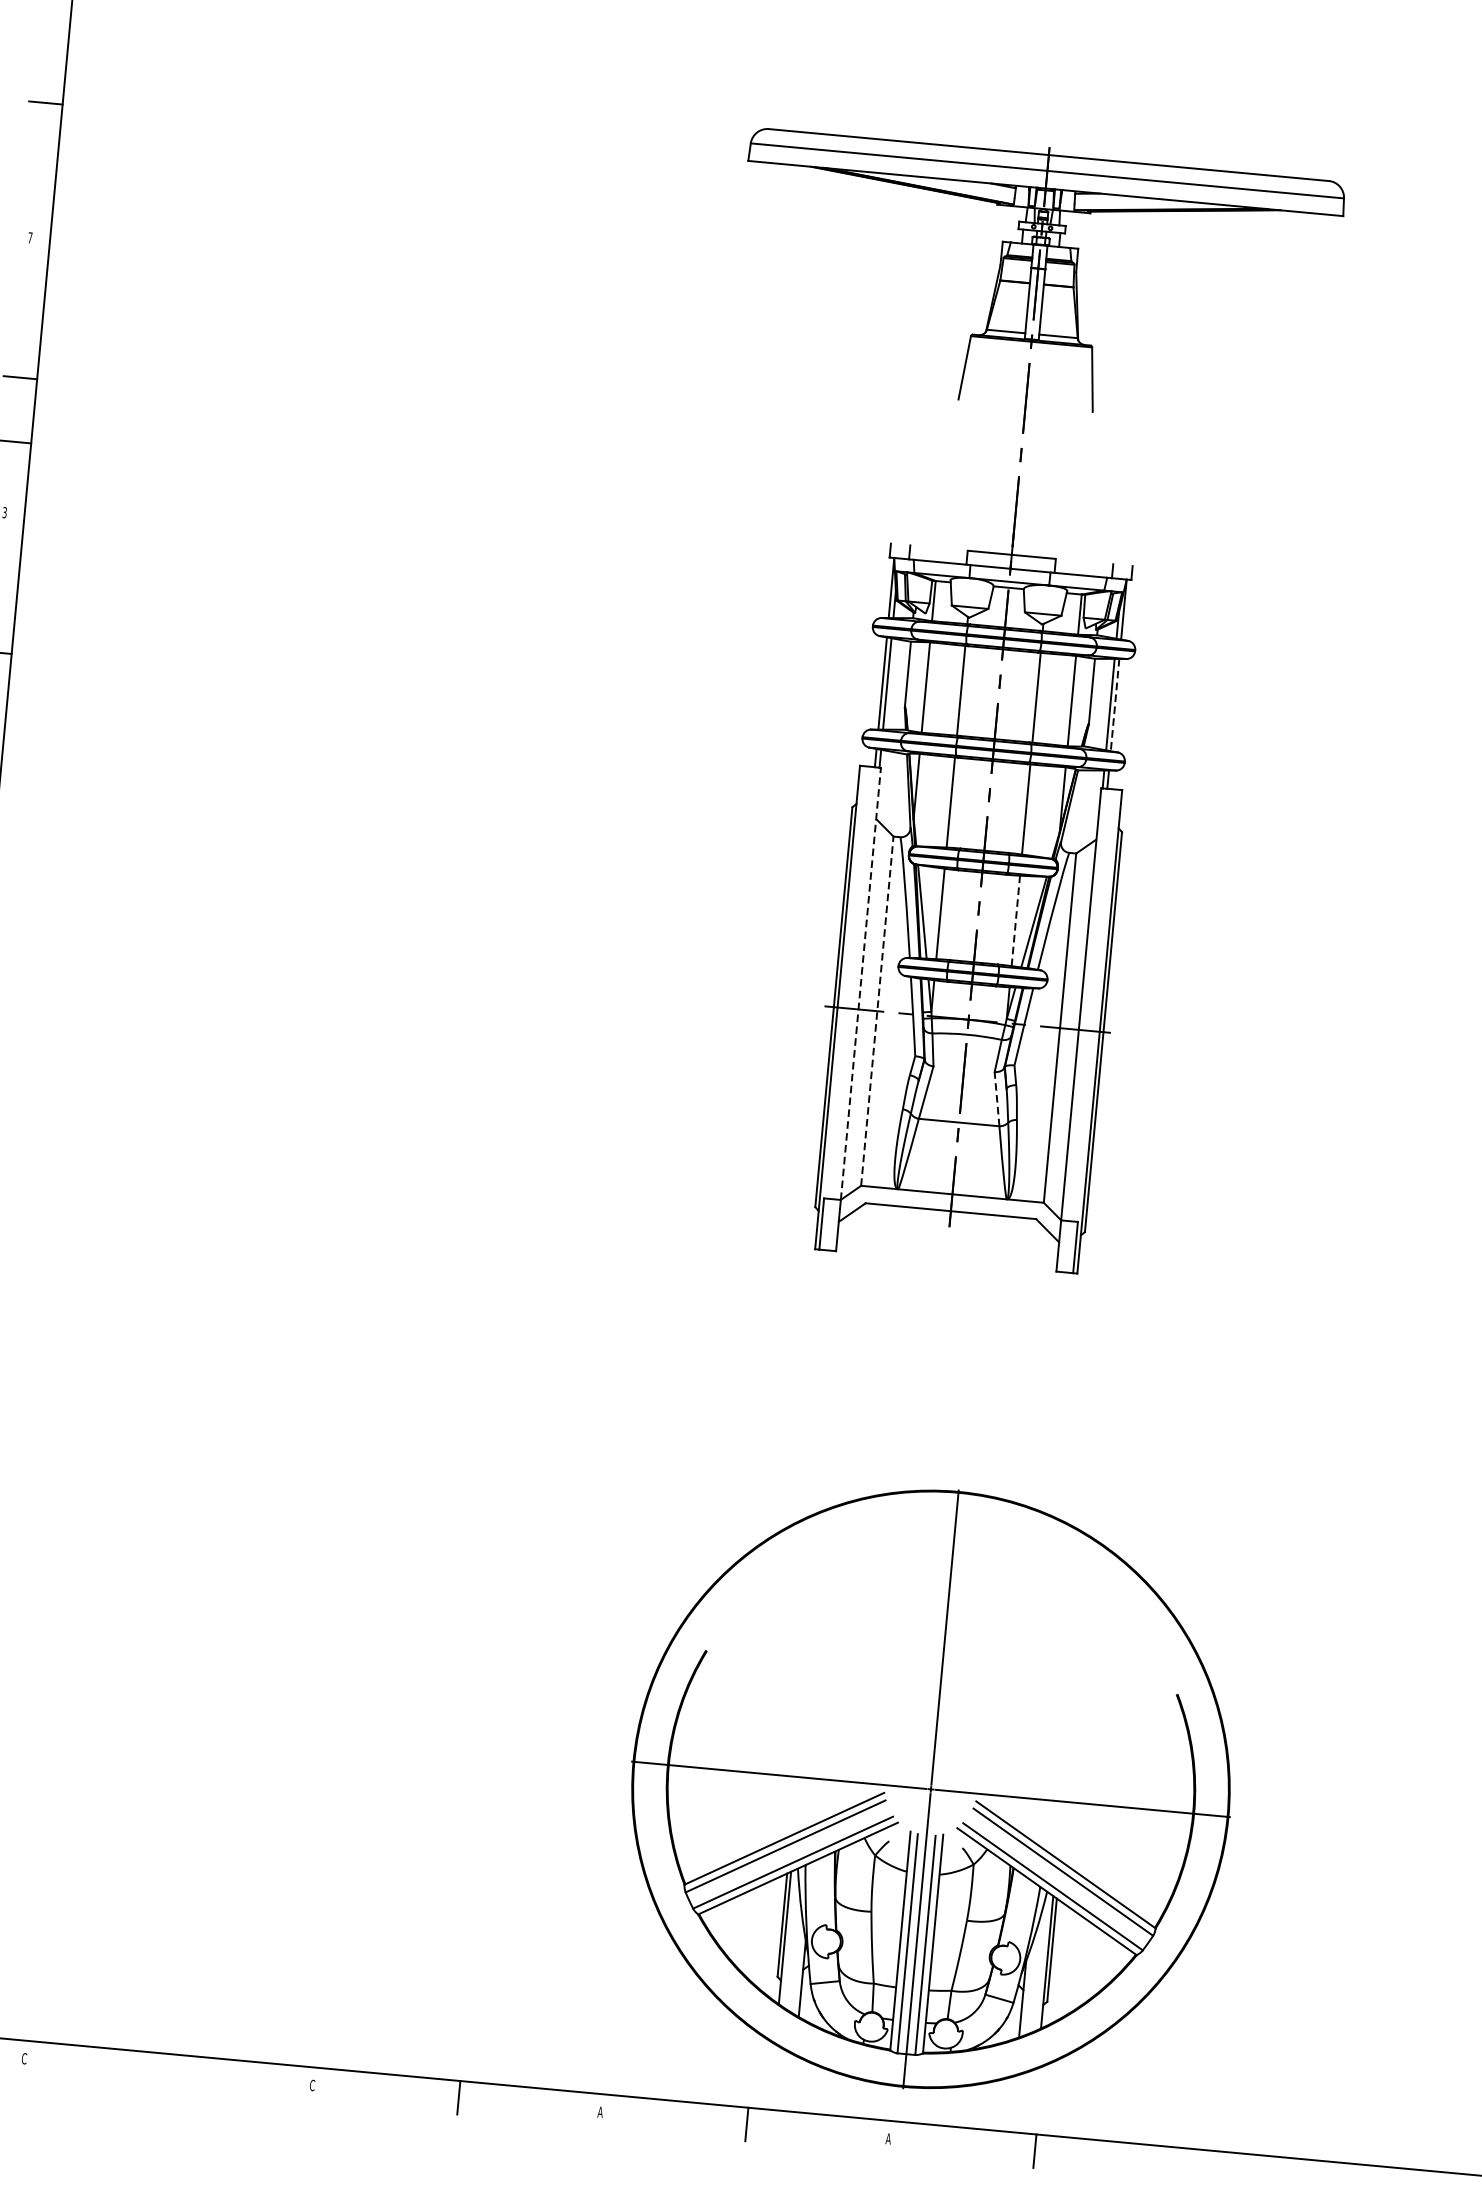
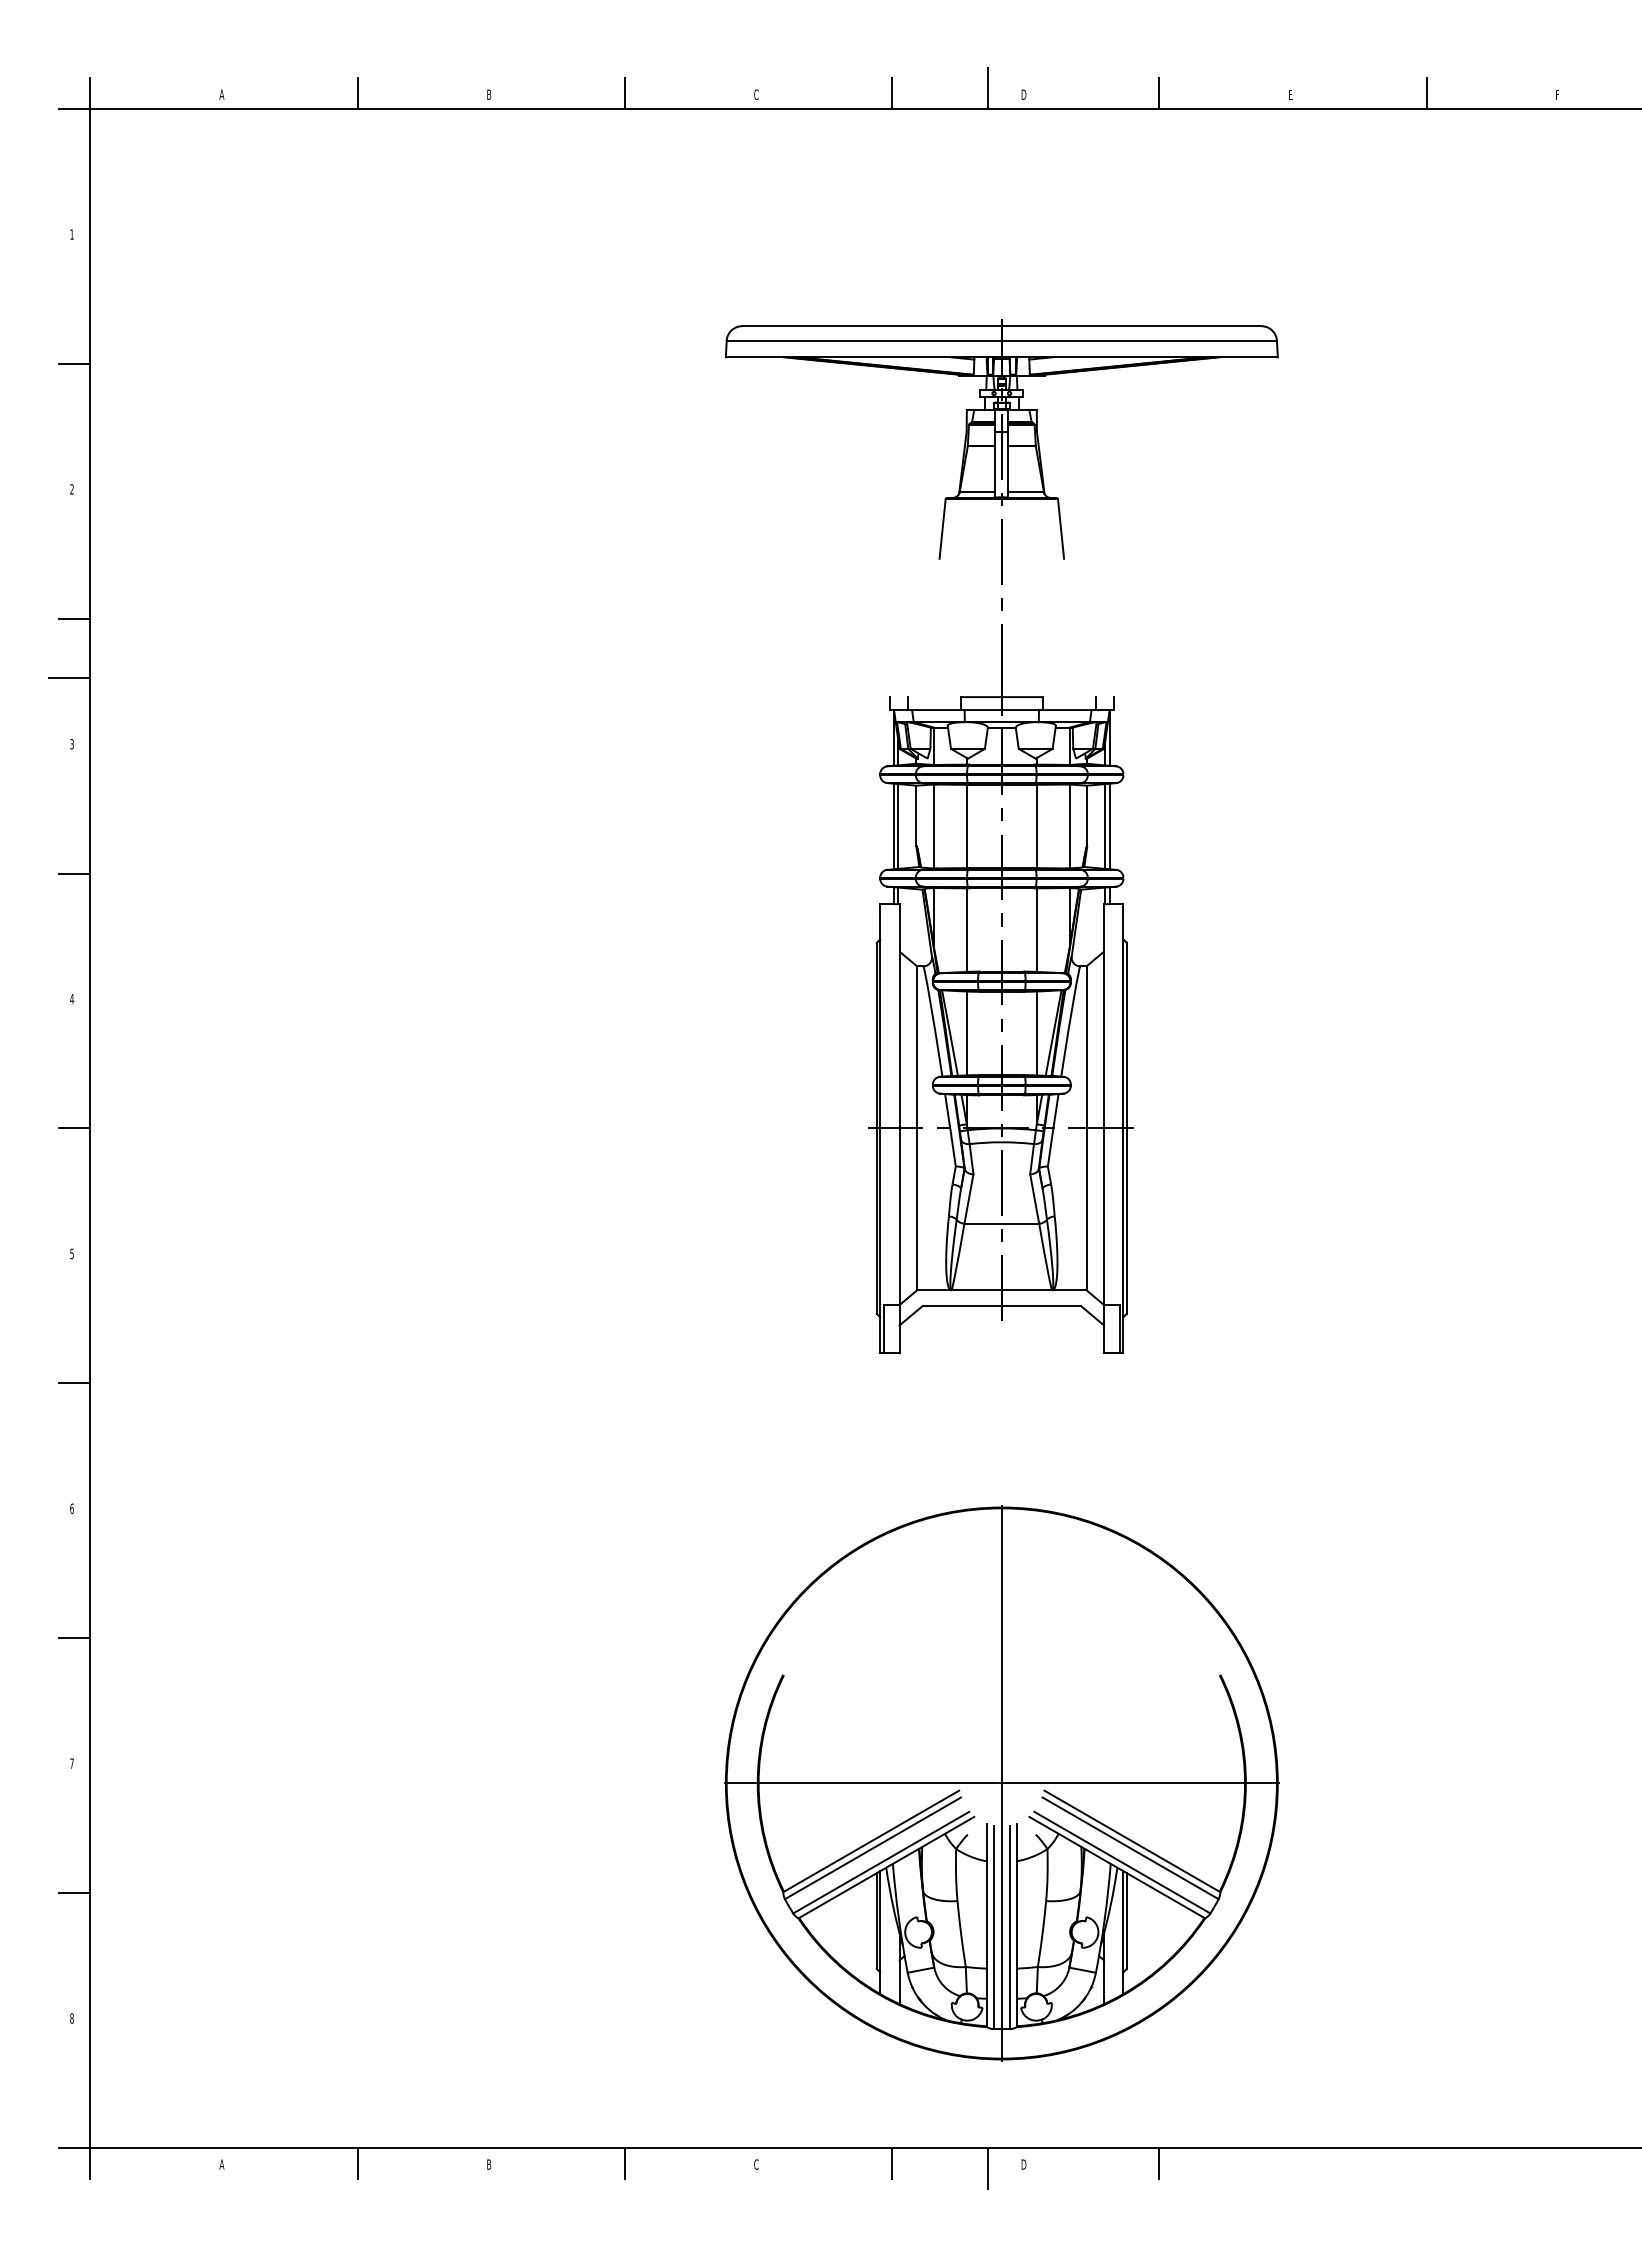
text: (29, 237) -> (71, 489), 7 -> 2
line: (1114, 705) -> (1109, 826), dashed -> solid
line: (1015, 920) -> (1036, 1033), dashed -> solid
line: (860, 983) -> (899, 1104), dashed -> solid
line: (877, 1011) -> (917, 1128), dashed -> solid
line: (996, 1098) -> (1034, 1198), dashed -> solid
part: (930, 1789) -> (1001, 1783), moved
text: (23, 2058) -> (221, 2164), C -> A
line: (170, 2070) -> (357, 2162), added
text: (312, 2085) -> (489, 2164), C -> B
text: (599, 2112) -> (755, 2164), A -> C
text: (888, 2138) -> (1023, 2164), A -> D
line: (850, 2139) -> (988, 2168), added

